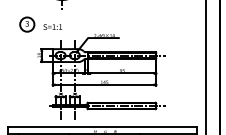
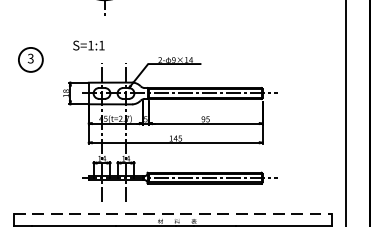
part: (27, 24) -> (31, 59), moved
line: (102, 127) -> (172, 214), solid -> dashed

